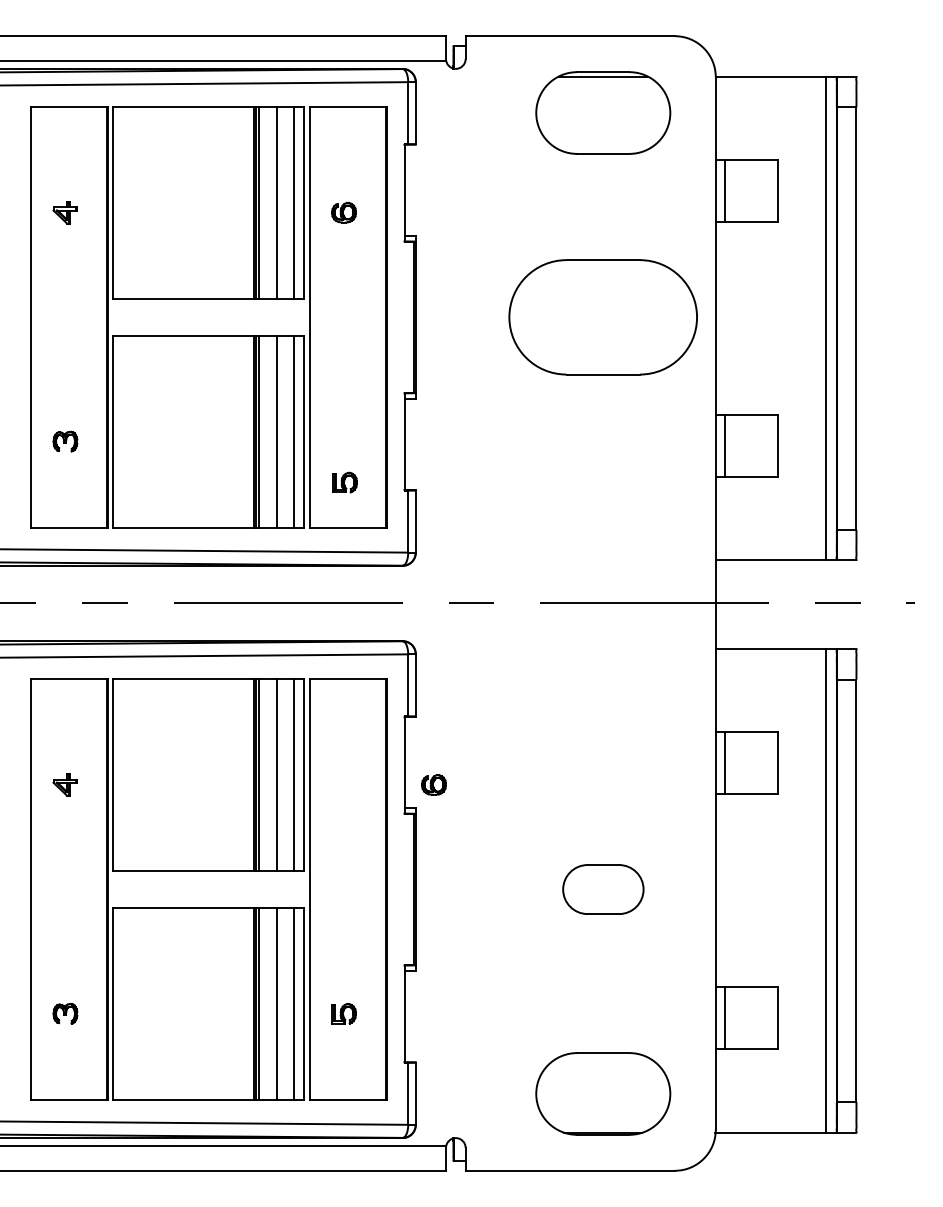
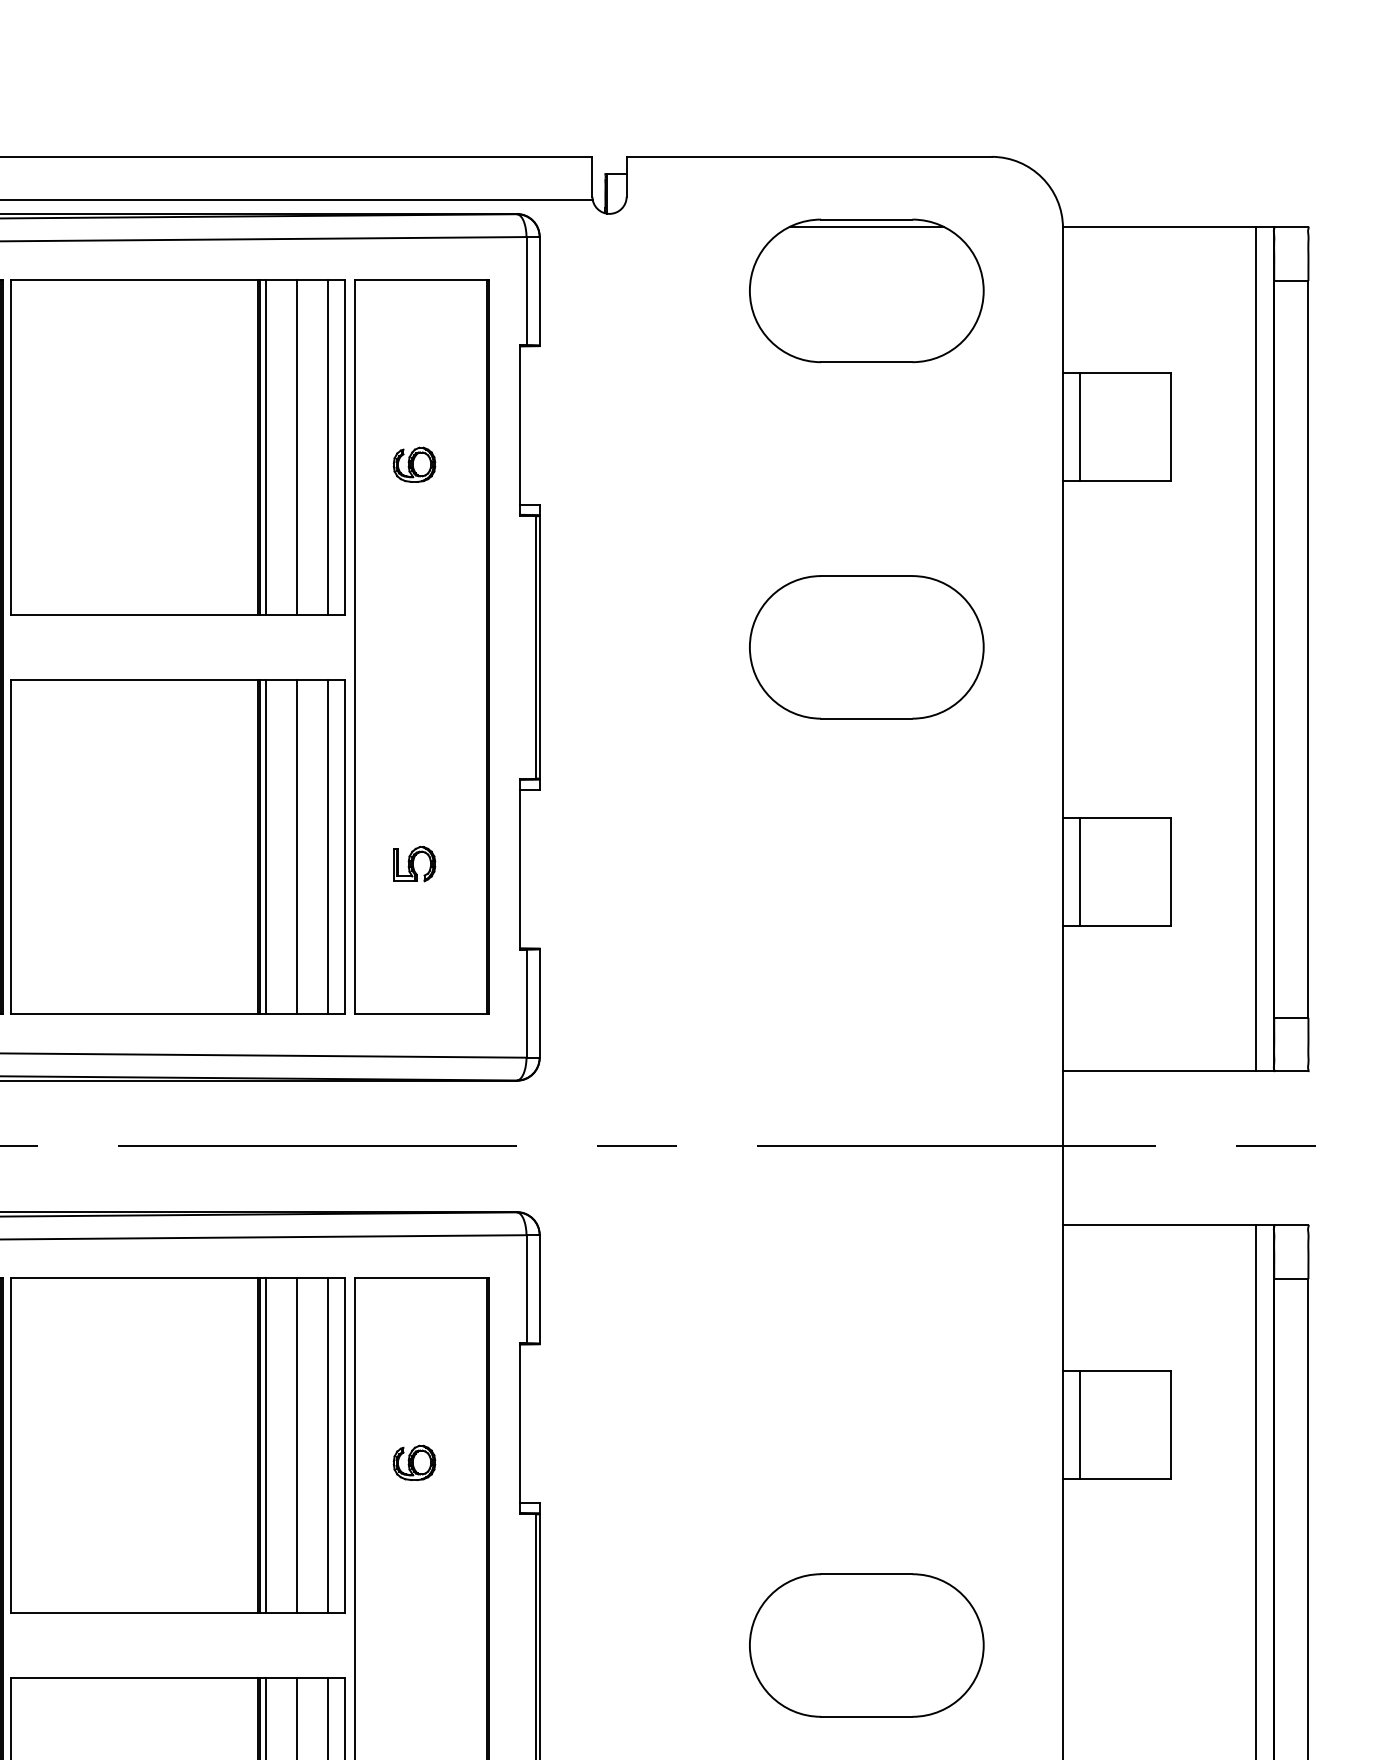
part: (603, 317) -> (867, 647), size x0.71
part: (344, 482) -> (413, 863), moved
part: (433, 784) -> (413, 1462), moved
part: (603, 889) -> (867, 1645), size x1.67

